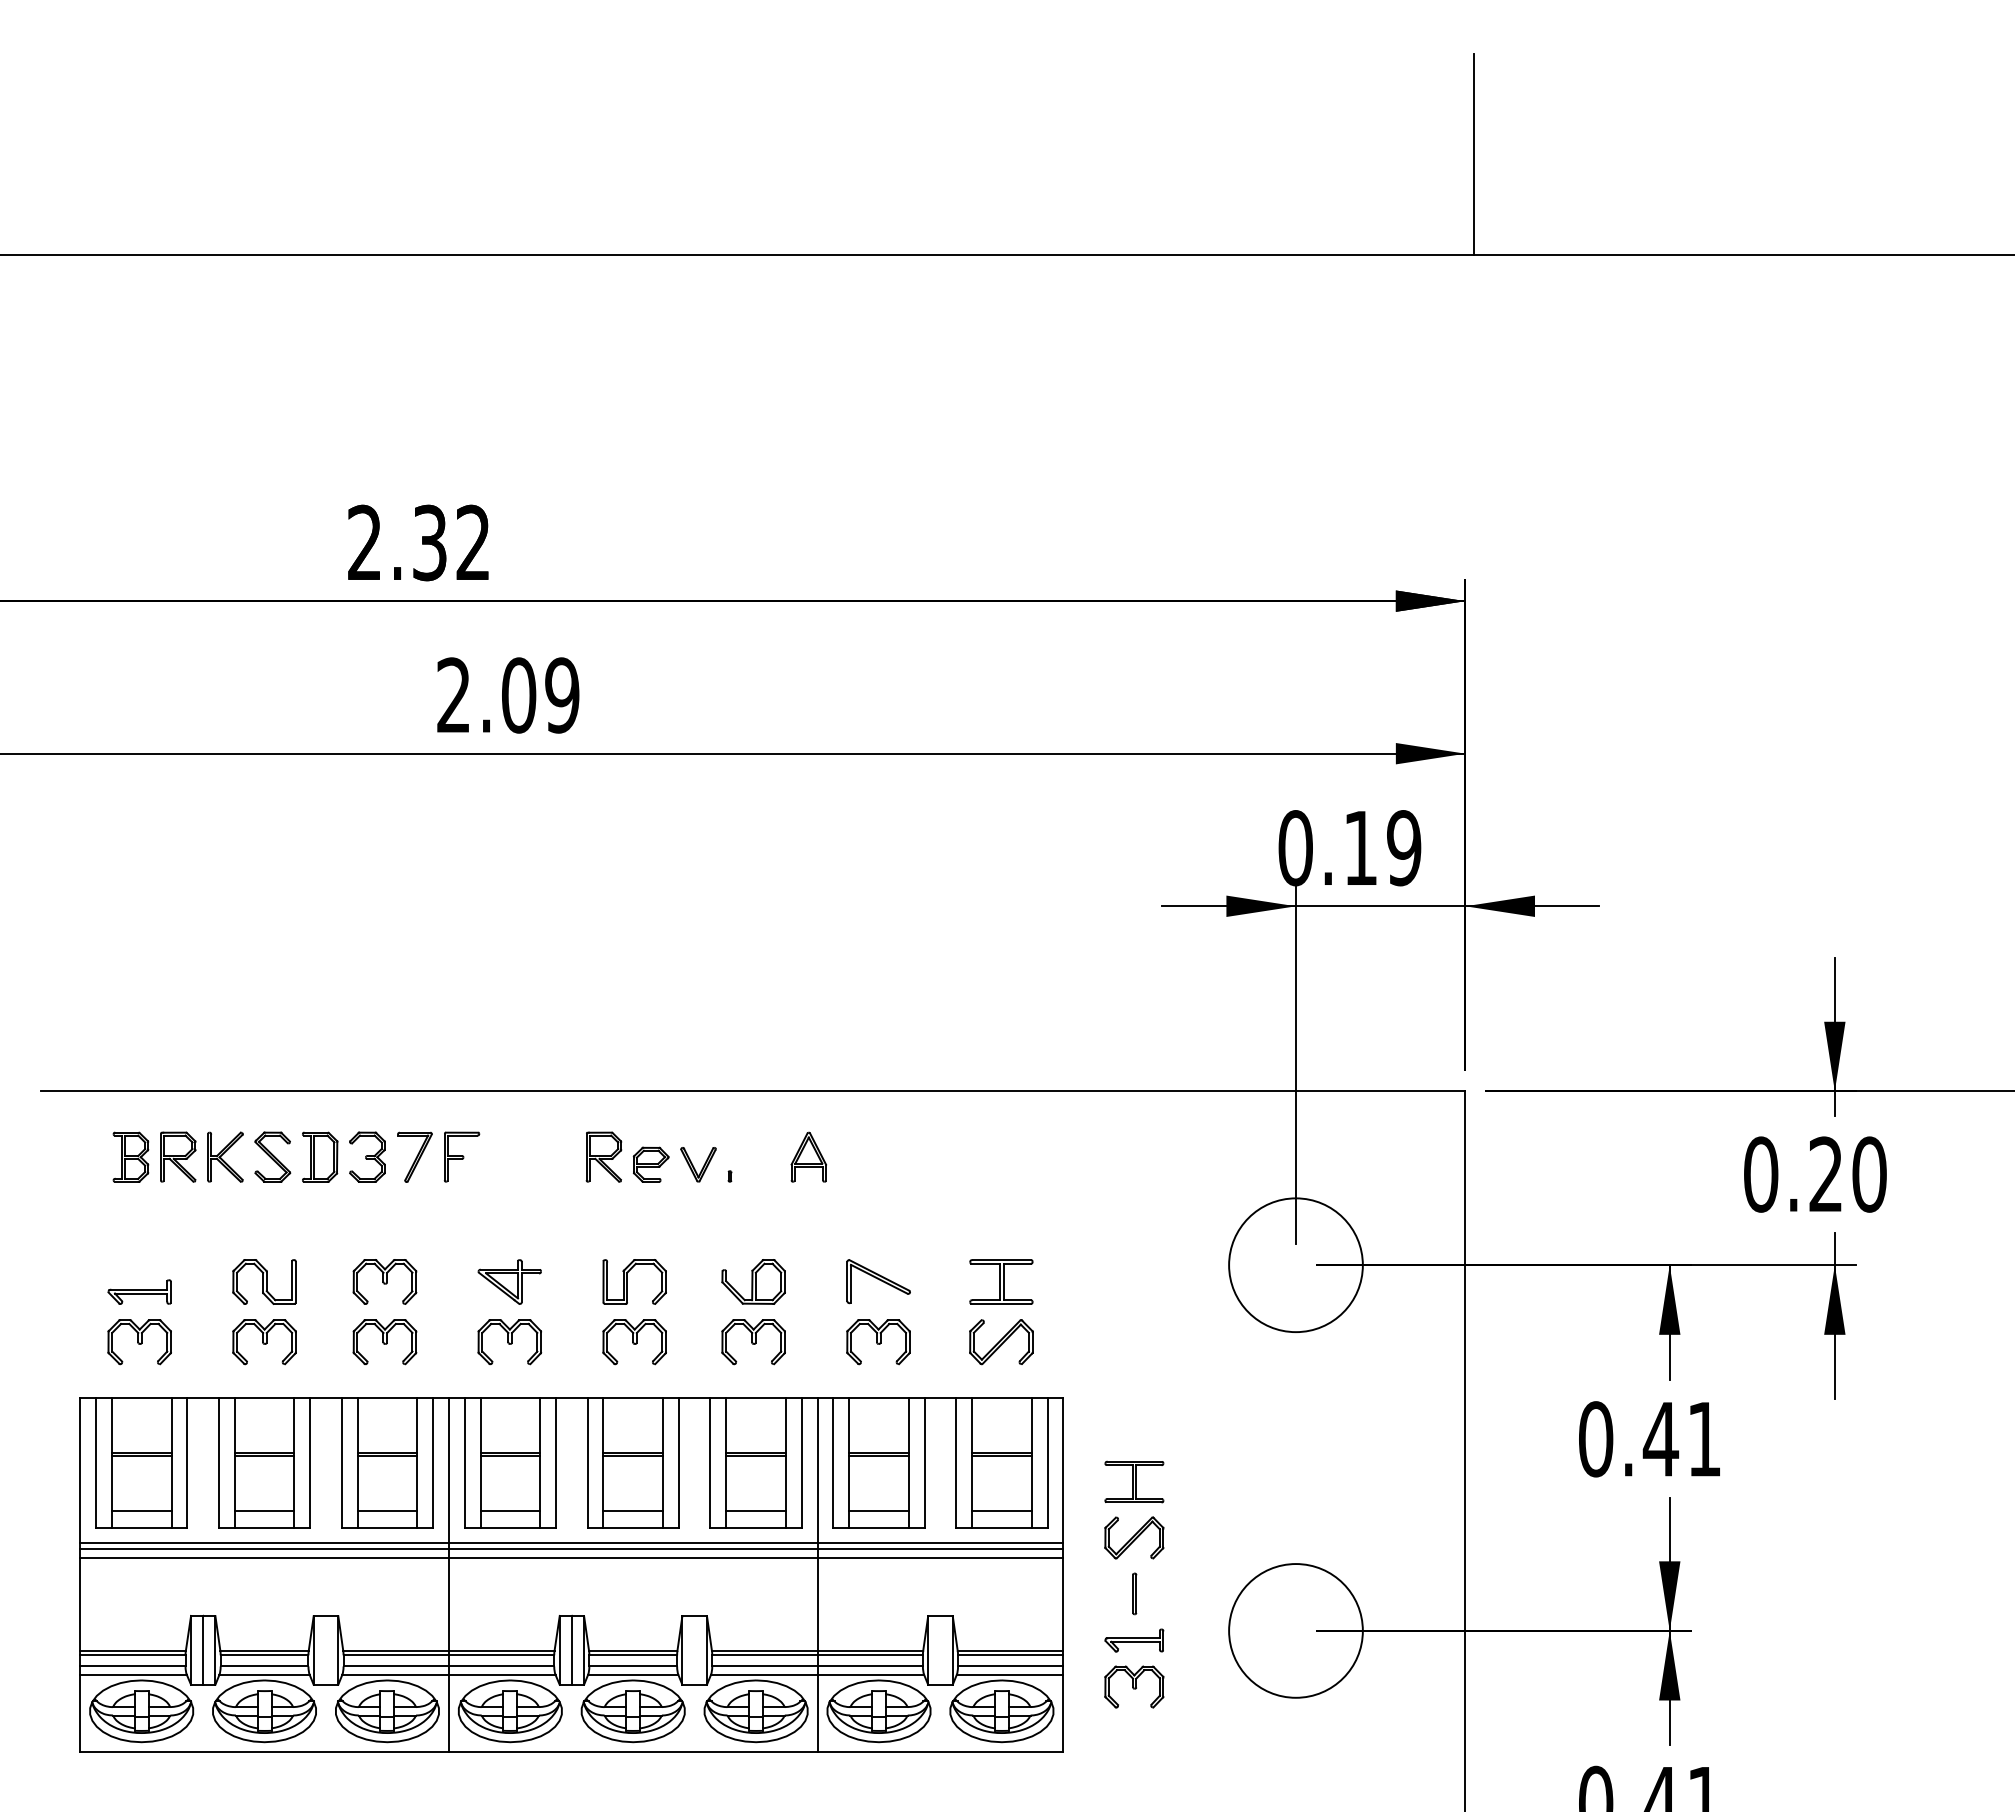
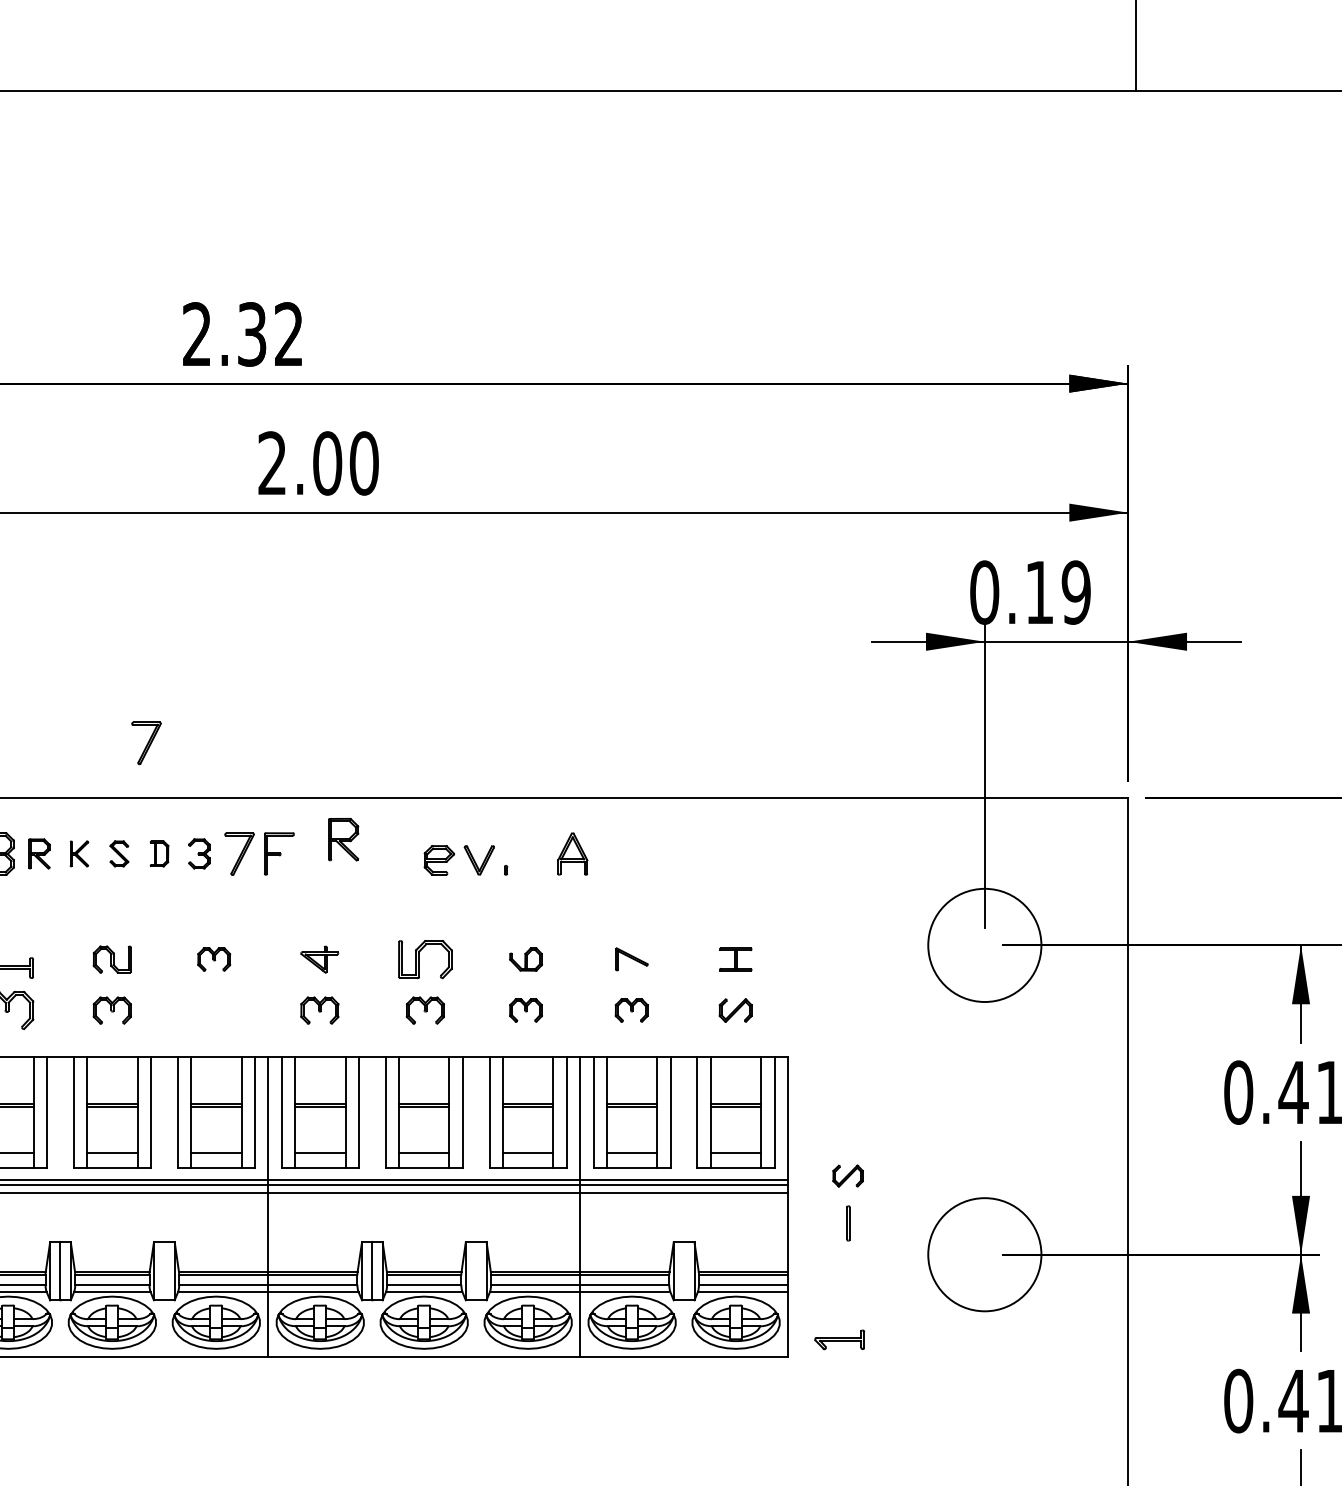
text: (562, 695) -> (364, 463), 2.09 -> 2.00
part: (304, 1025) -> (146, 742), added
part: (178, 1156) -> (39, 853), size x0.7
part: (225, 1156) -> (79, 853), size x0.6
part: (272, 1156) -> (119, 853), size x0.6
part: (320, 1156) -> (159, 853), size x0.6
part: (367, 1156) -> (199, 853), size x0.7
part: (603, 1156) -> (343, 839), moved
part: (264, 1281) -> (112, 959), size x0.7
part: (384, 1281) -> (213, 959), size x0.6
part: (509, 1281) -> (319, 959), size x0.7
part: (753, 1281) -> (525, 959), size x0.6
part: (878, 1281) -> (631, 959), size x0.6
part: (1001, 1281) -> (735, 959), size x0.6
part: (264, 1342) -> (112, 1010), size x0.7
part: (384, 1342) -> (213, 1010), removed
part: (509, 1342) -> (319, 1010), size x0.7
part: (634, 1342) -> (425, 1010), size x0.7
part: (753, 1342) -> (525, 1010), size x0.6
part: (878, 1342) -> (631, 1010), size x0.6
part: (1001, 1342) -> (735, 1010), size x0.6
part: (1134, 1481) -> (848, 1128), removed
part: (1134, 1537) -> (848, 1175), size x0.6
part: (1134, 1640) -> (839, 1339), moved
part: (1134, 1686) -> (848, 1301), removed

